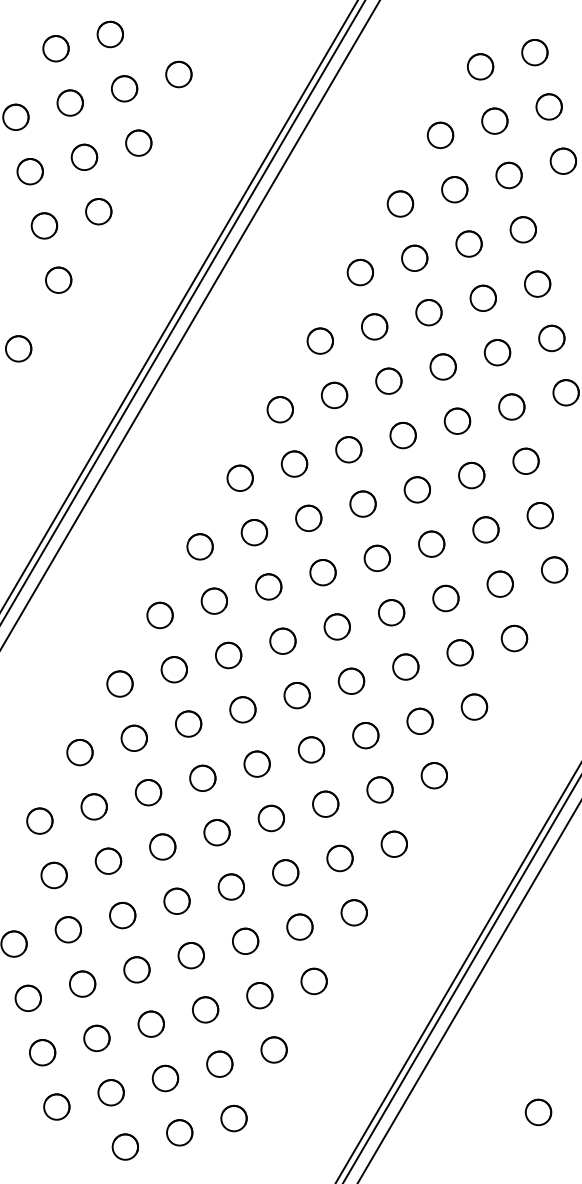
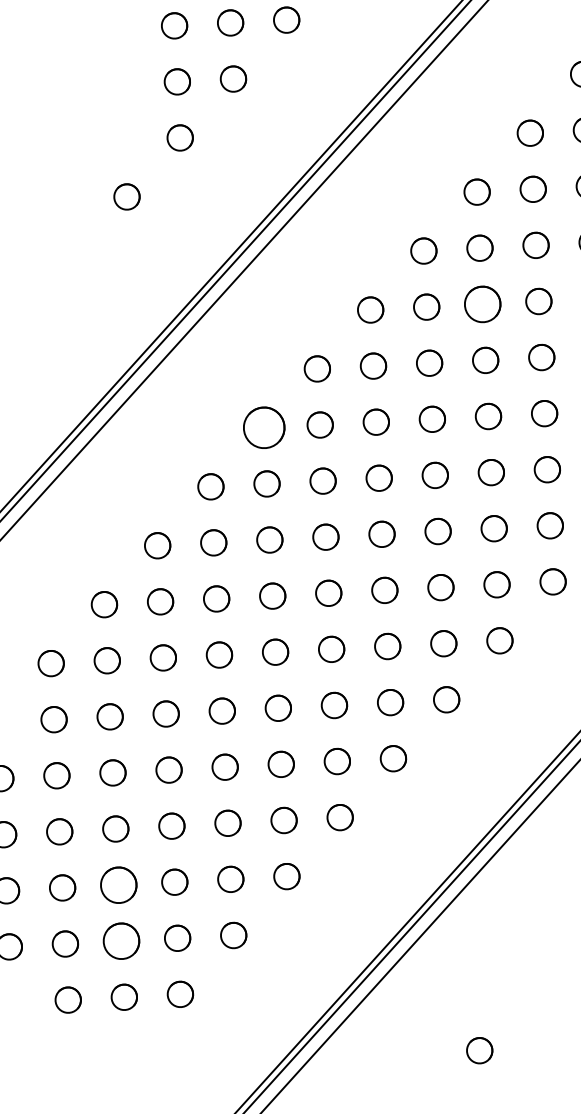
circle: (388, 380) -> (482, 303), size x1.4
circle: (199, 546) -> (263, 427), size x1.6
circle: (150, 1023) -> (118, 884), size x1.4
part: (165, 1078) -> (121, 941), size x1.4

